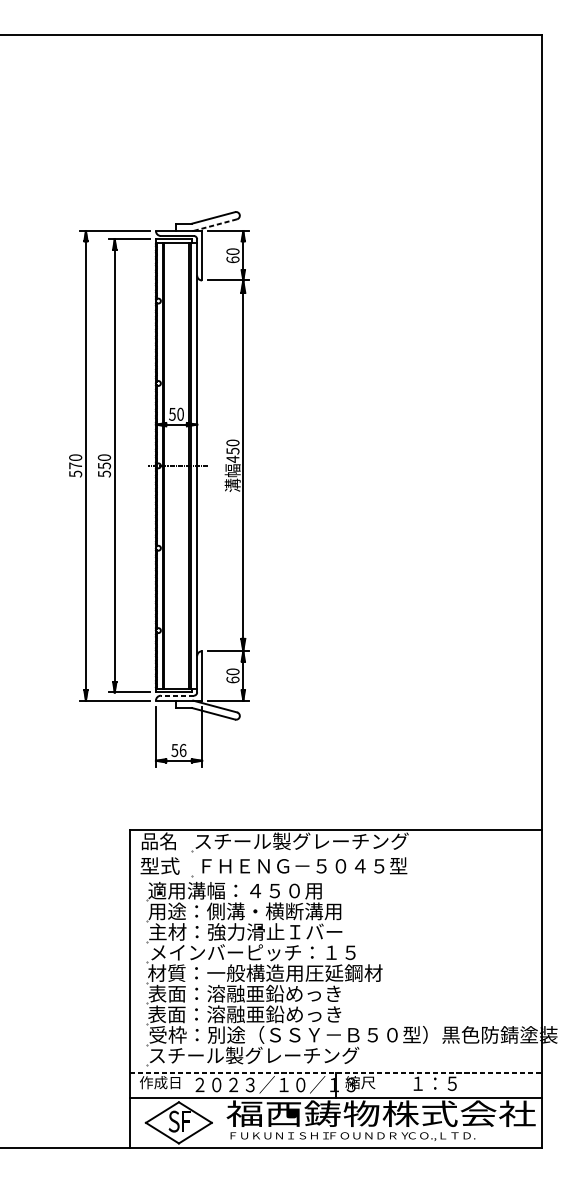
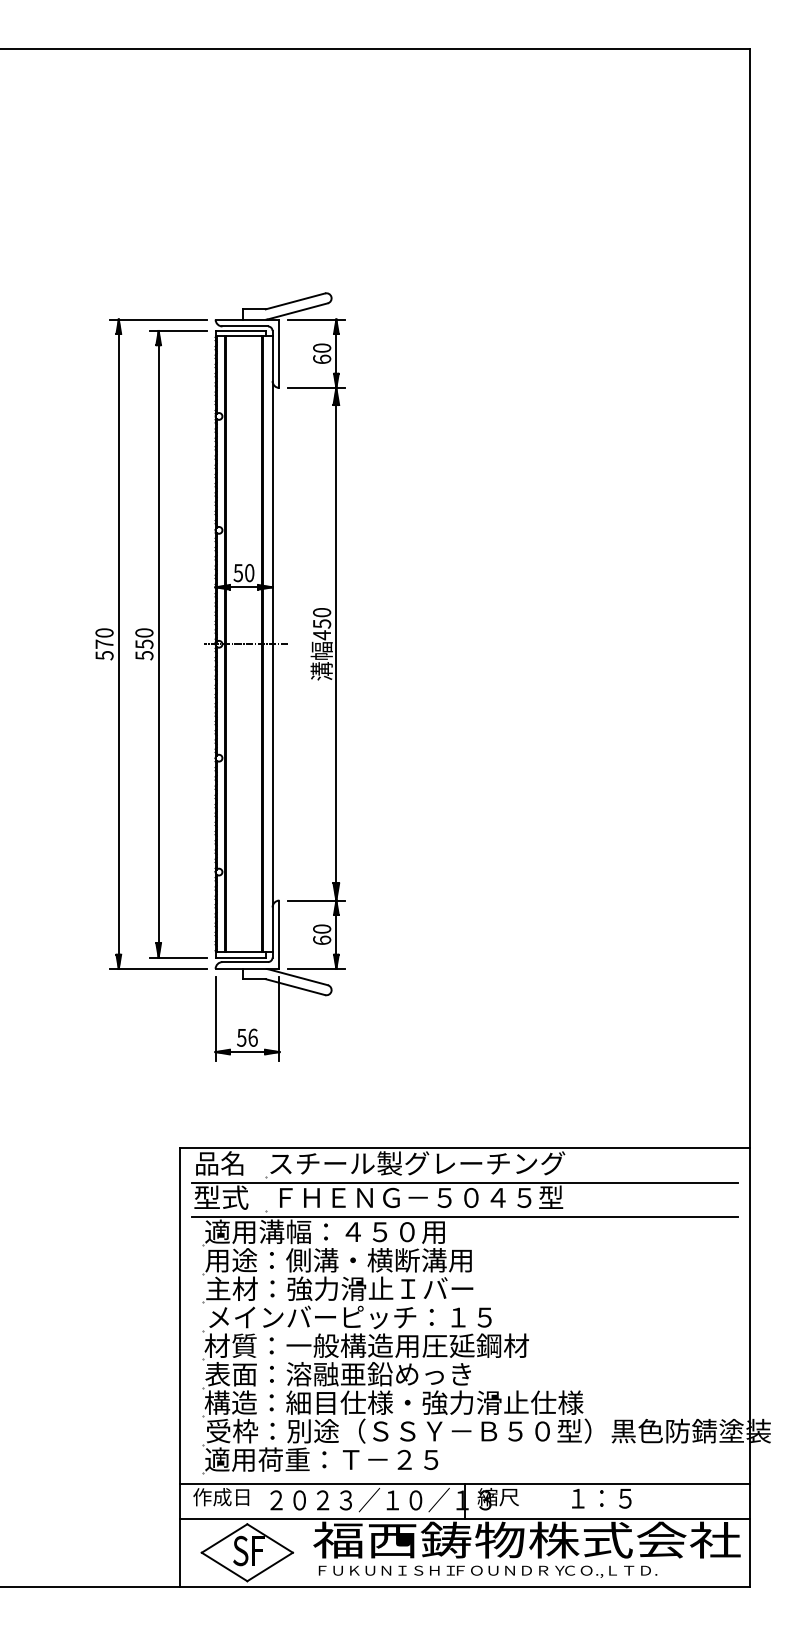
line: (215, 225) -> (298, 311), dashed -> solid
line: (177, 696) -> (245, 962), dashed -> solid
line: (335, 855) -> (464, 1182), added
line: (335, 879) -> (464, 1216), added
text: (284, 1014) -> (393, 1402), 表面：溶融亜鉛めっき -> 構造：細目仕様・強力滑止仕様
text: (253, 1055) -> (350, 1459), スチール製グレーチング -> 適用荷重：Ｔ－２５
line: (335, 1073) -> (464, 1484), dashed -> solid

